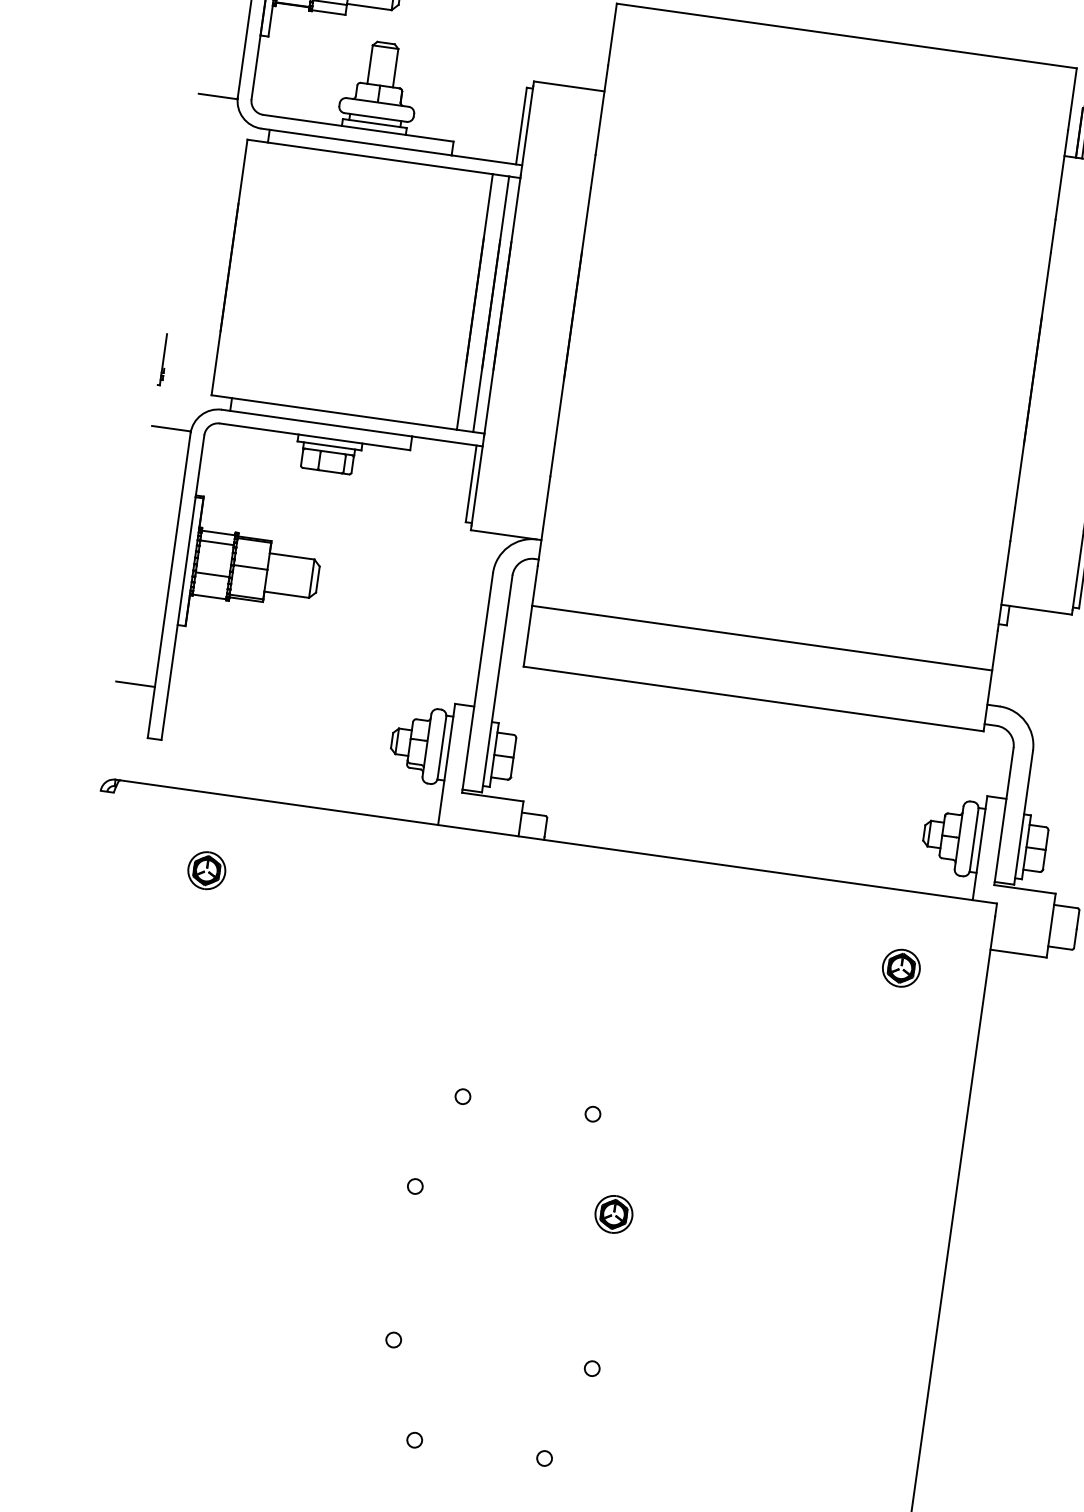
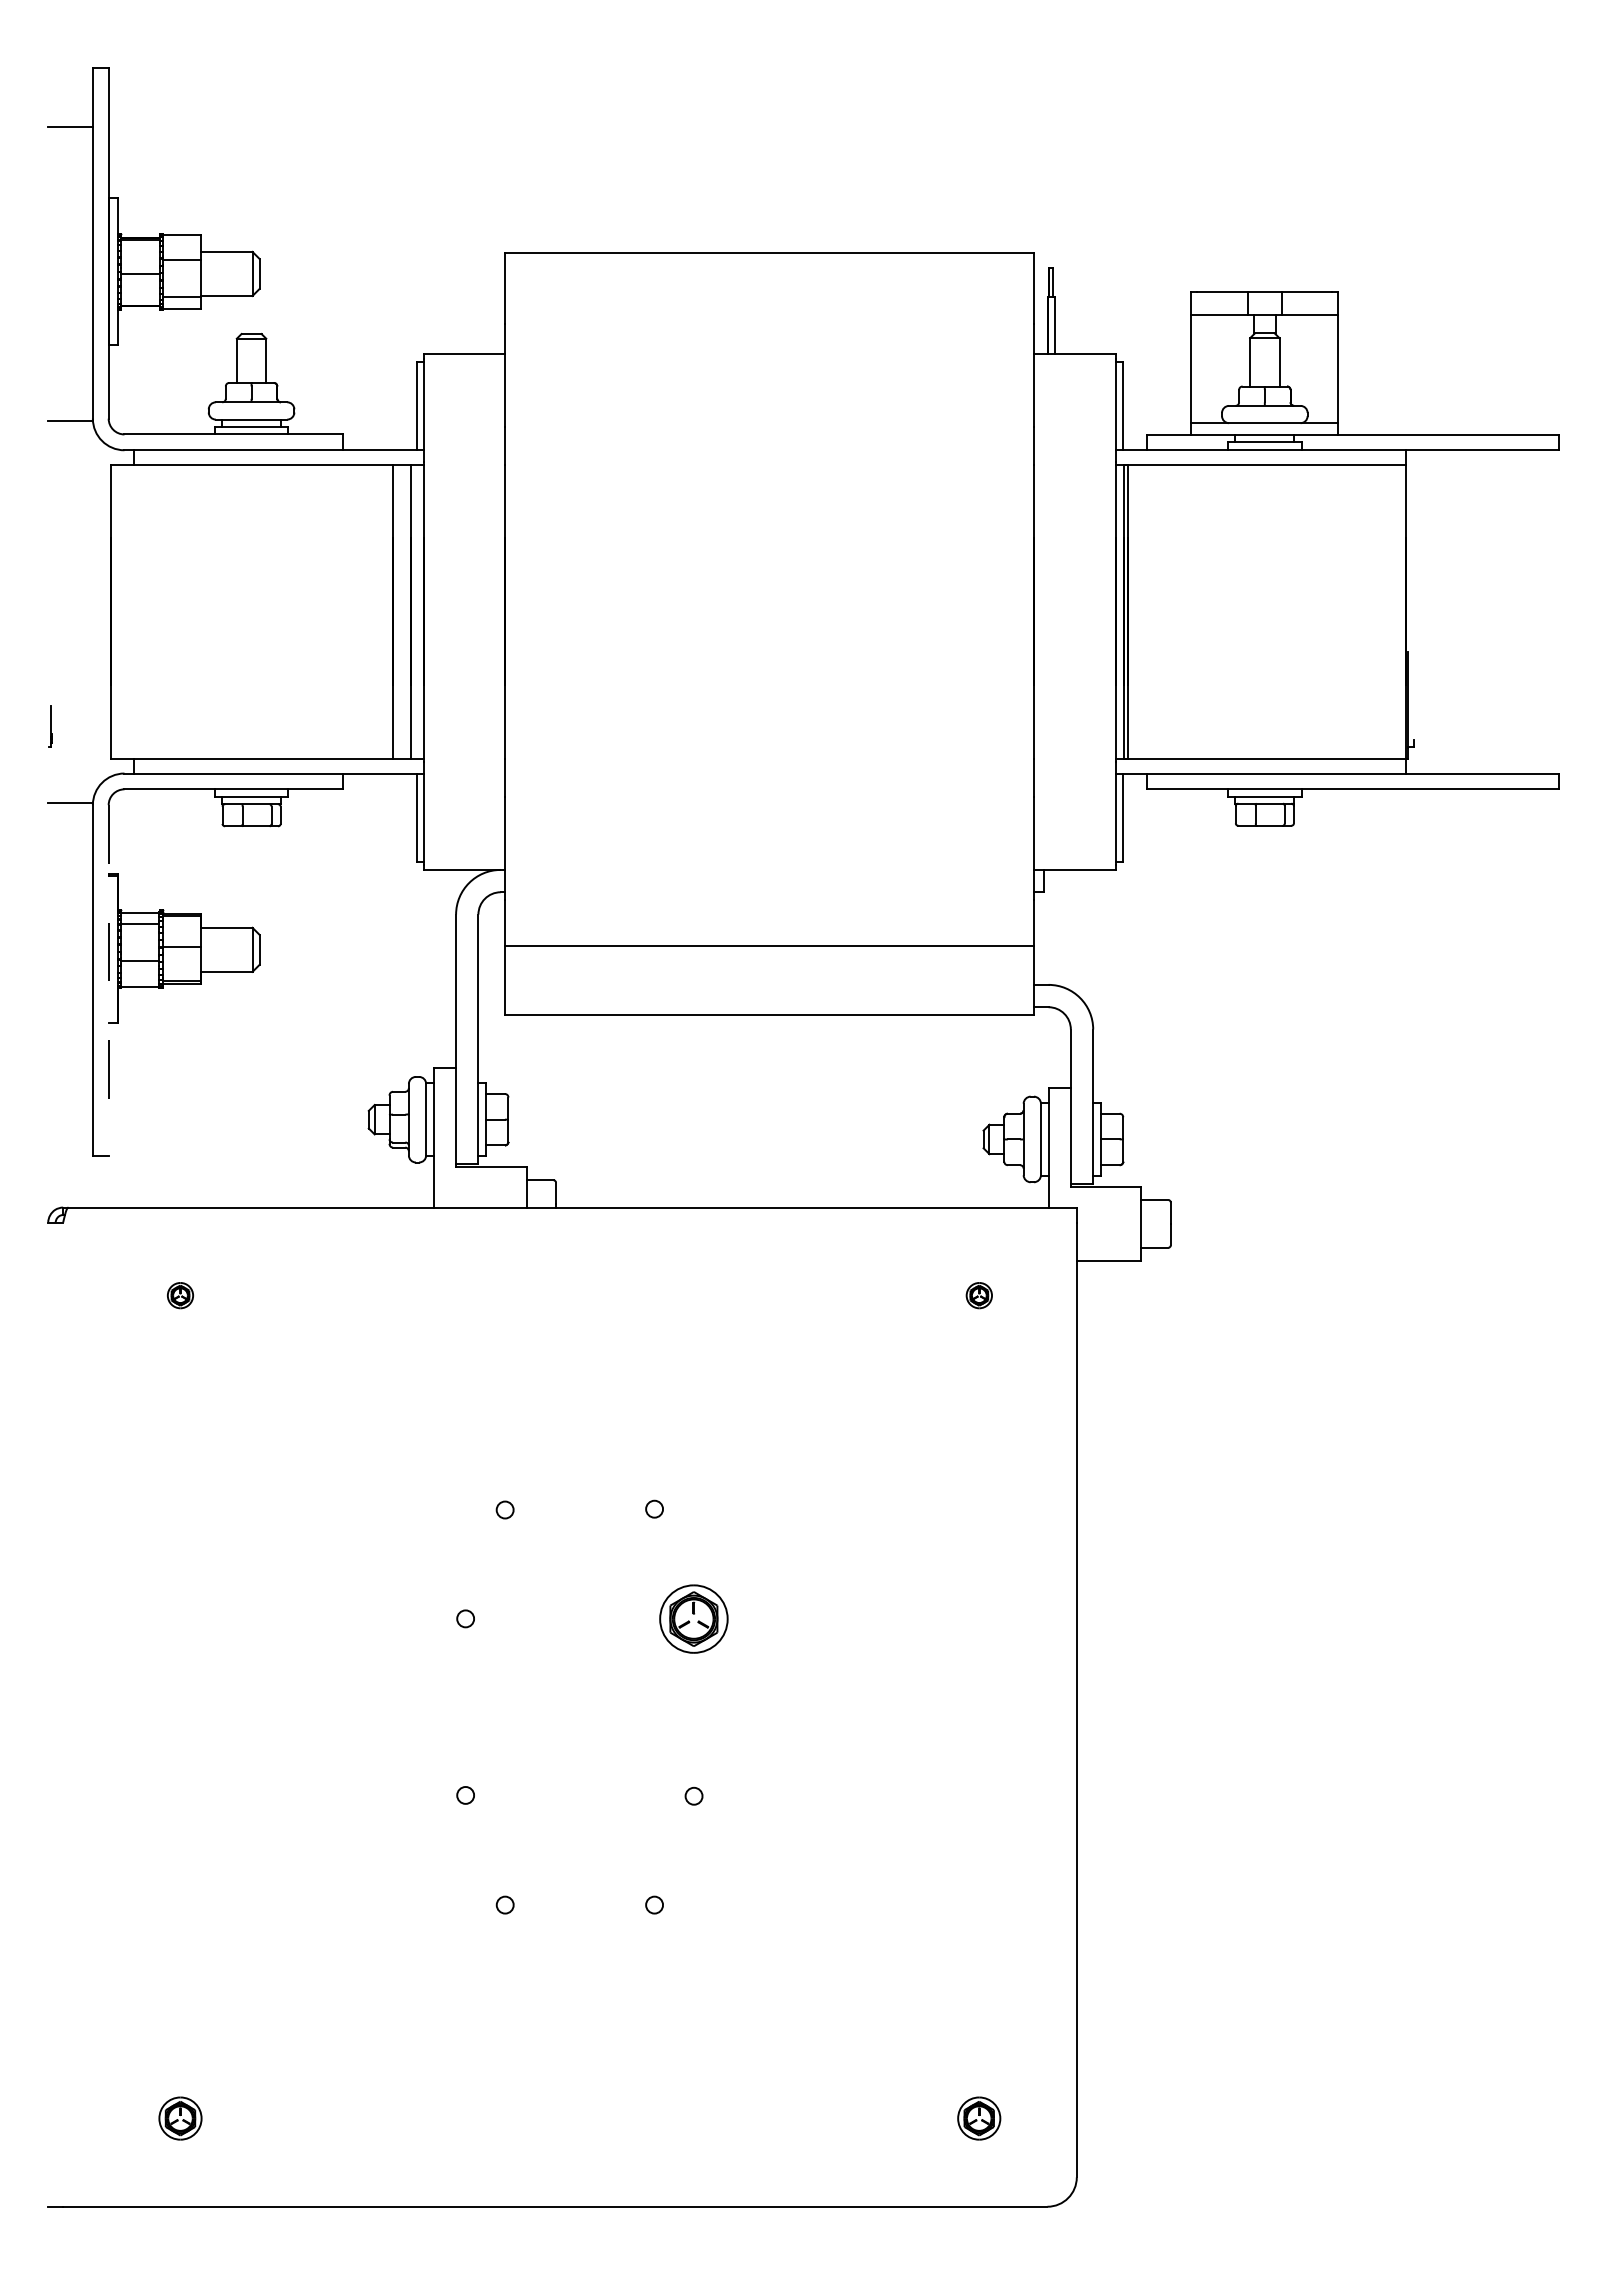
part: (163, 359) -> (50, 726), size x0.7
line: (182, 587) -> (108, 980), solid -> dashed
line: (135, 683) -> (70, 1096), removed
part: (206, 870) -> (180, 1295), size x0.6
part: (901, 968) -> (979, 1295), size x0.6
part: (614, 1214) -> (694, 1618), size x1.6

